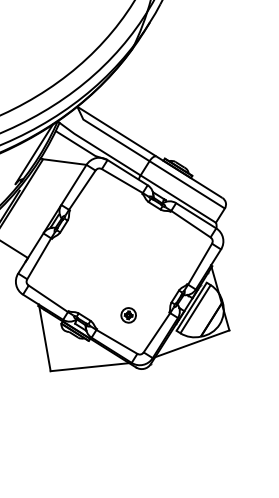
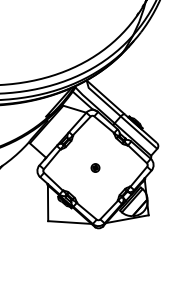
part: (128, 314) -> (95, 167), moved

